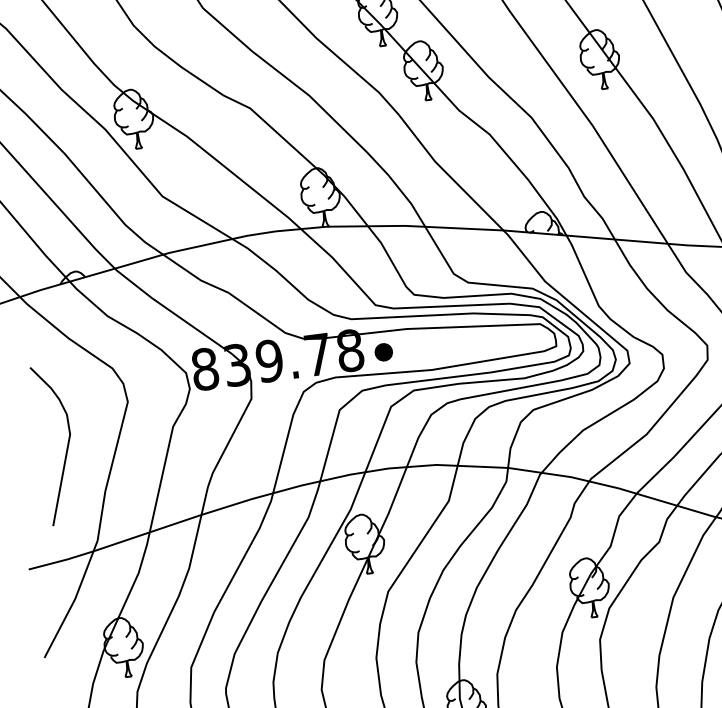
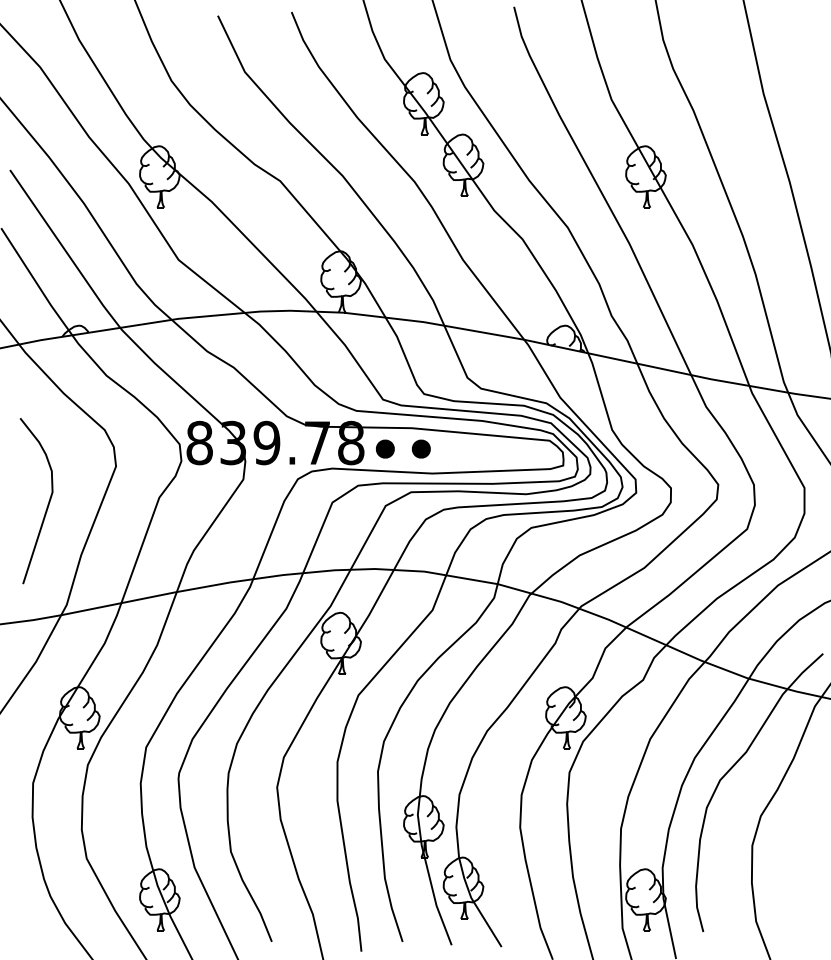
part: (418, 347) -> (421, 448), added

